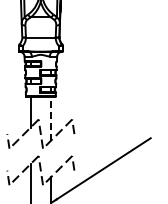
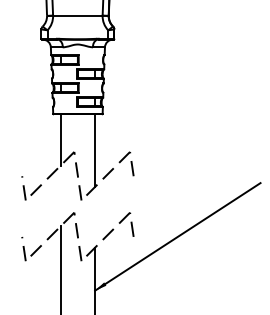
line: (51, 118) -> (95, 150), dashed -> solid

